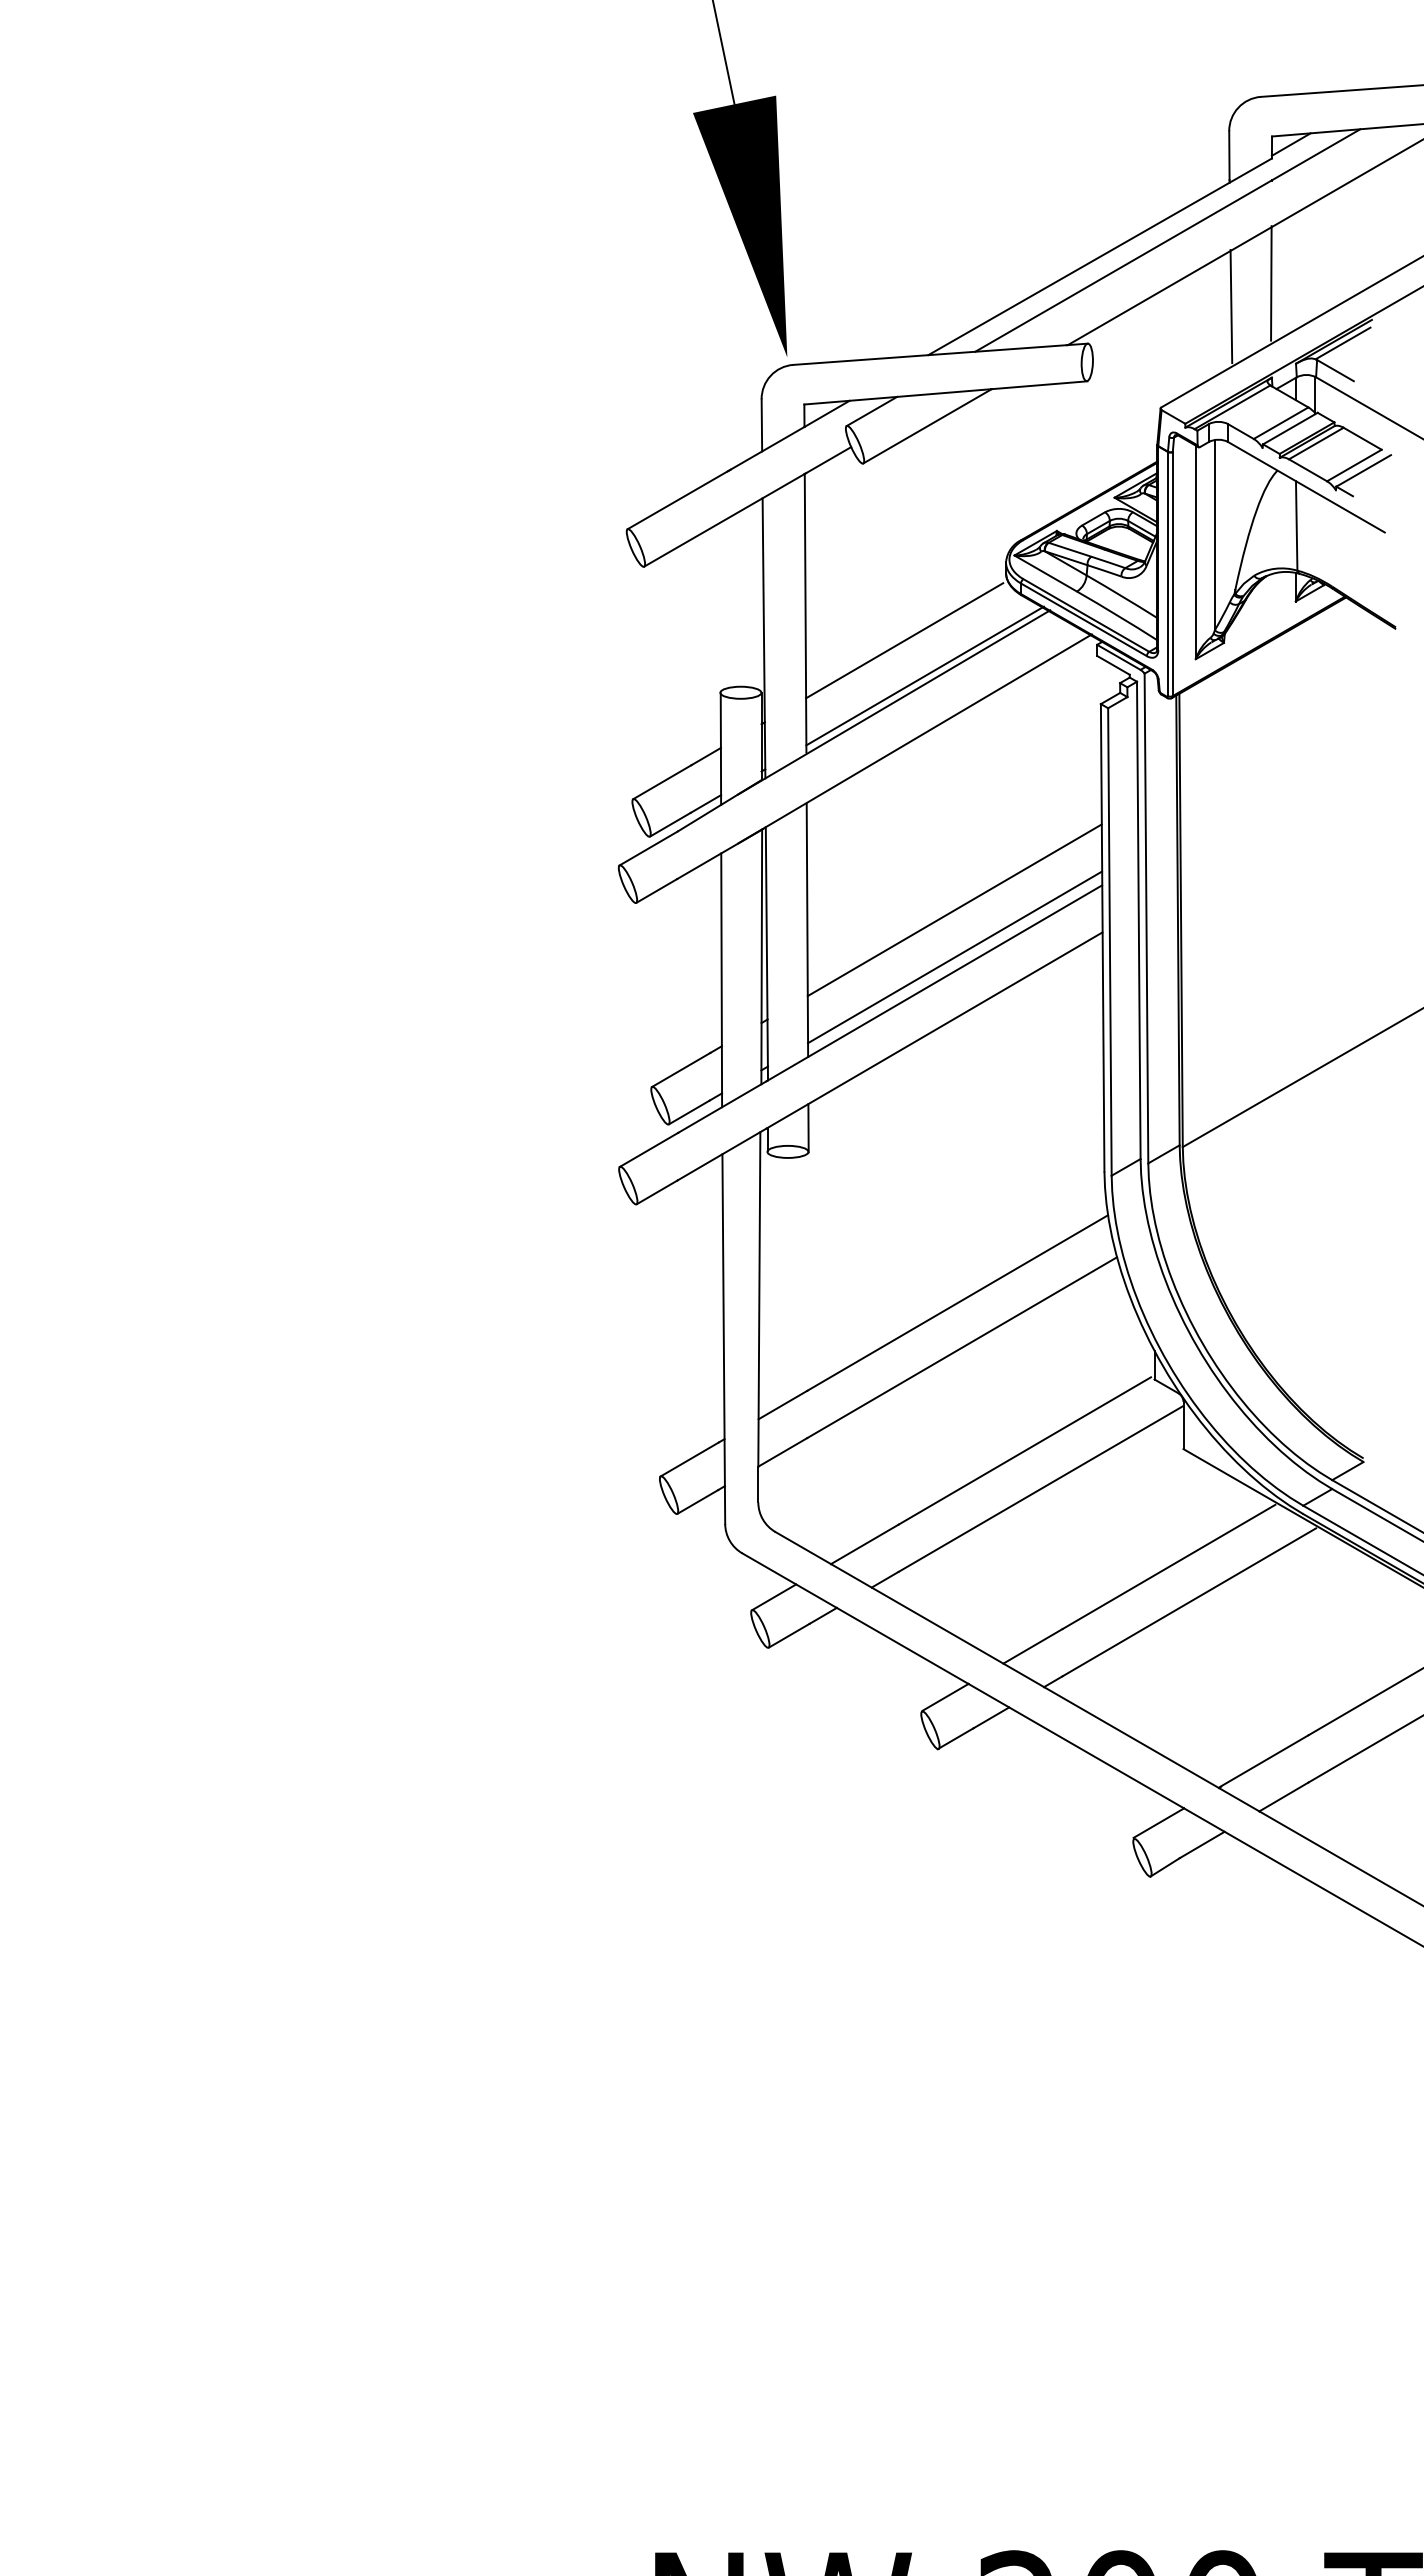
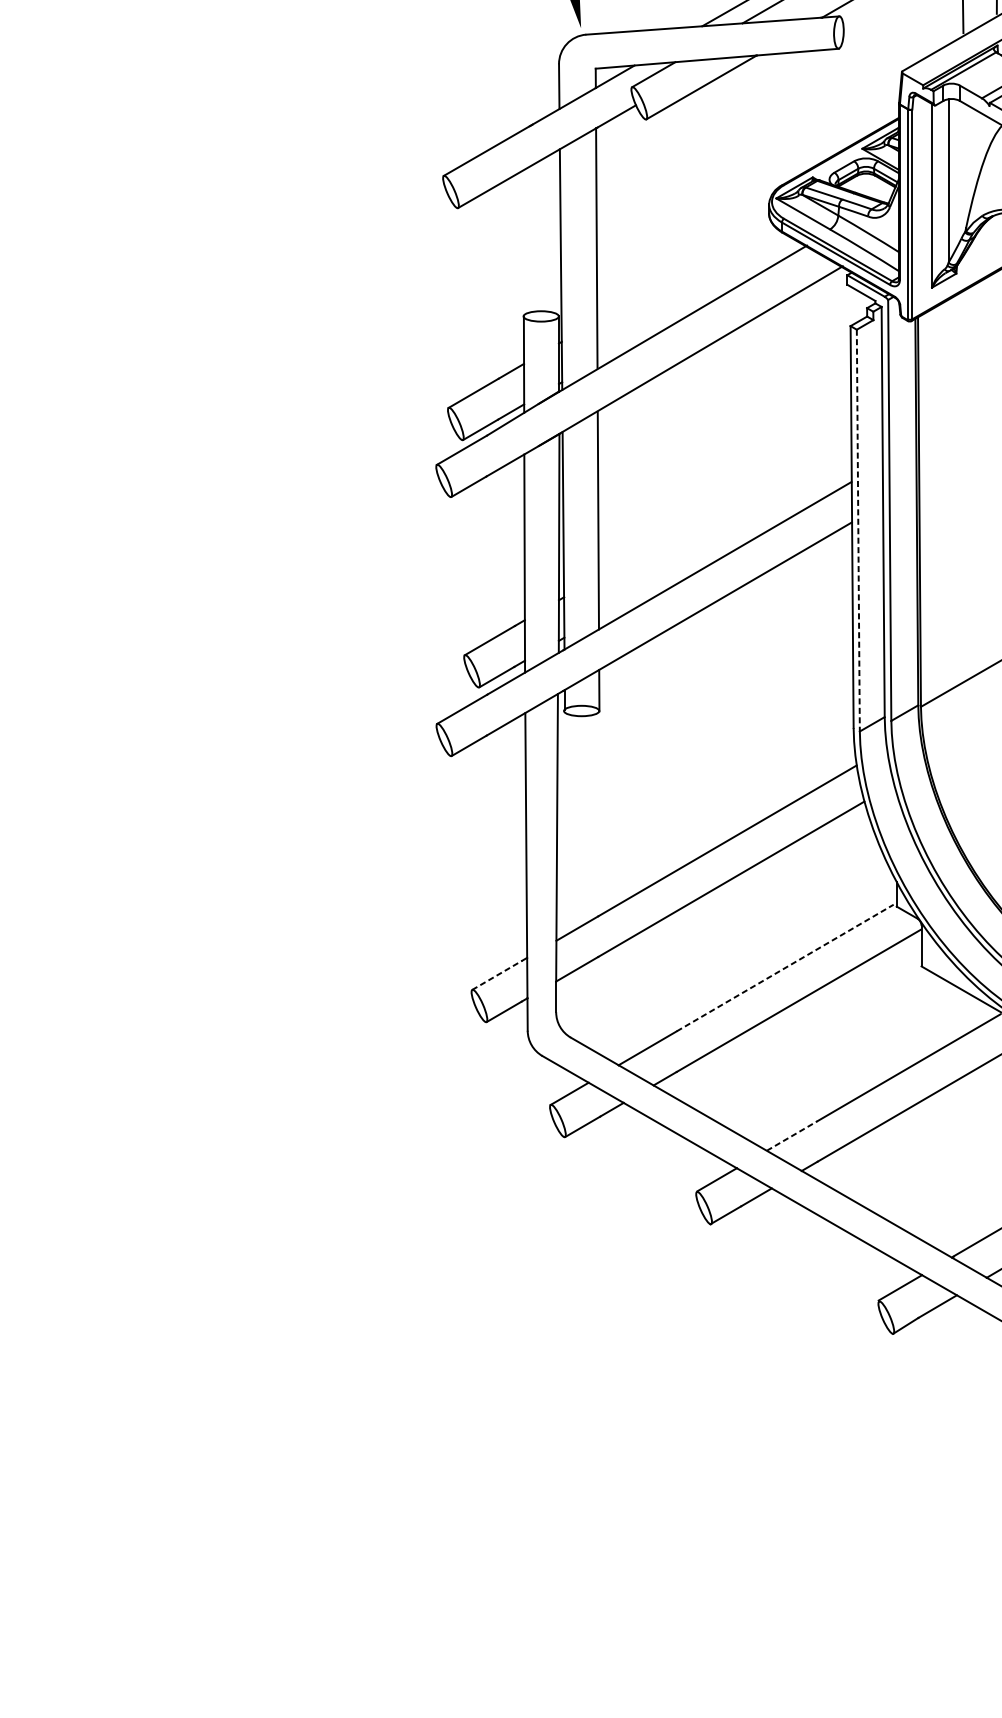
line: (904, 640) -> (681, 271), removed
line: (924, 675) -> (698, 301), removed
line: (954, 910) -> (724, 503), removed
line: (1109, 941) -> (857, 530), solid -> dashed
line: (954, 957) -> (724, 543), removed
line: (1025, 1450) -> (785, 967), solid -> dashed
line: (689, 1459) -> (497, 975), solid -> dashed
line: (1033, 1646) -> (792, 1136), solid -> dashed

